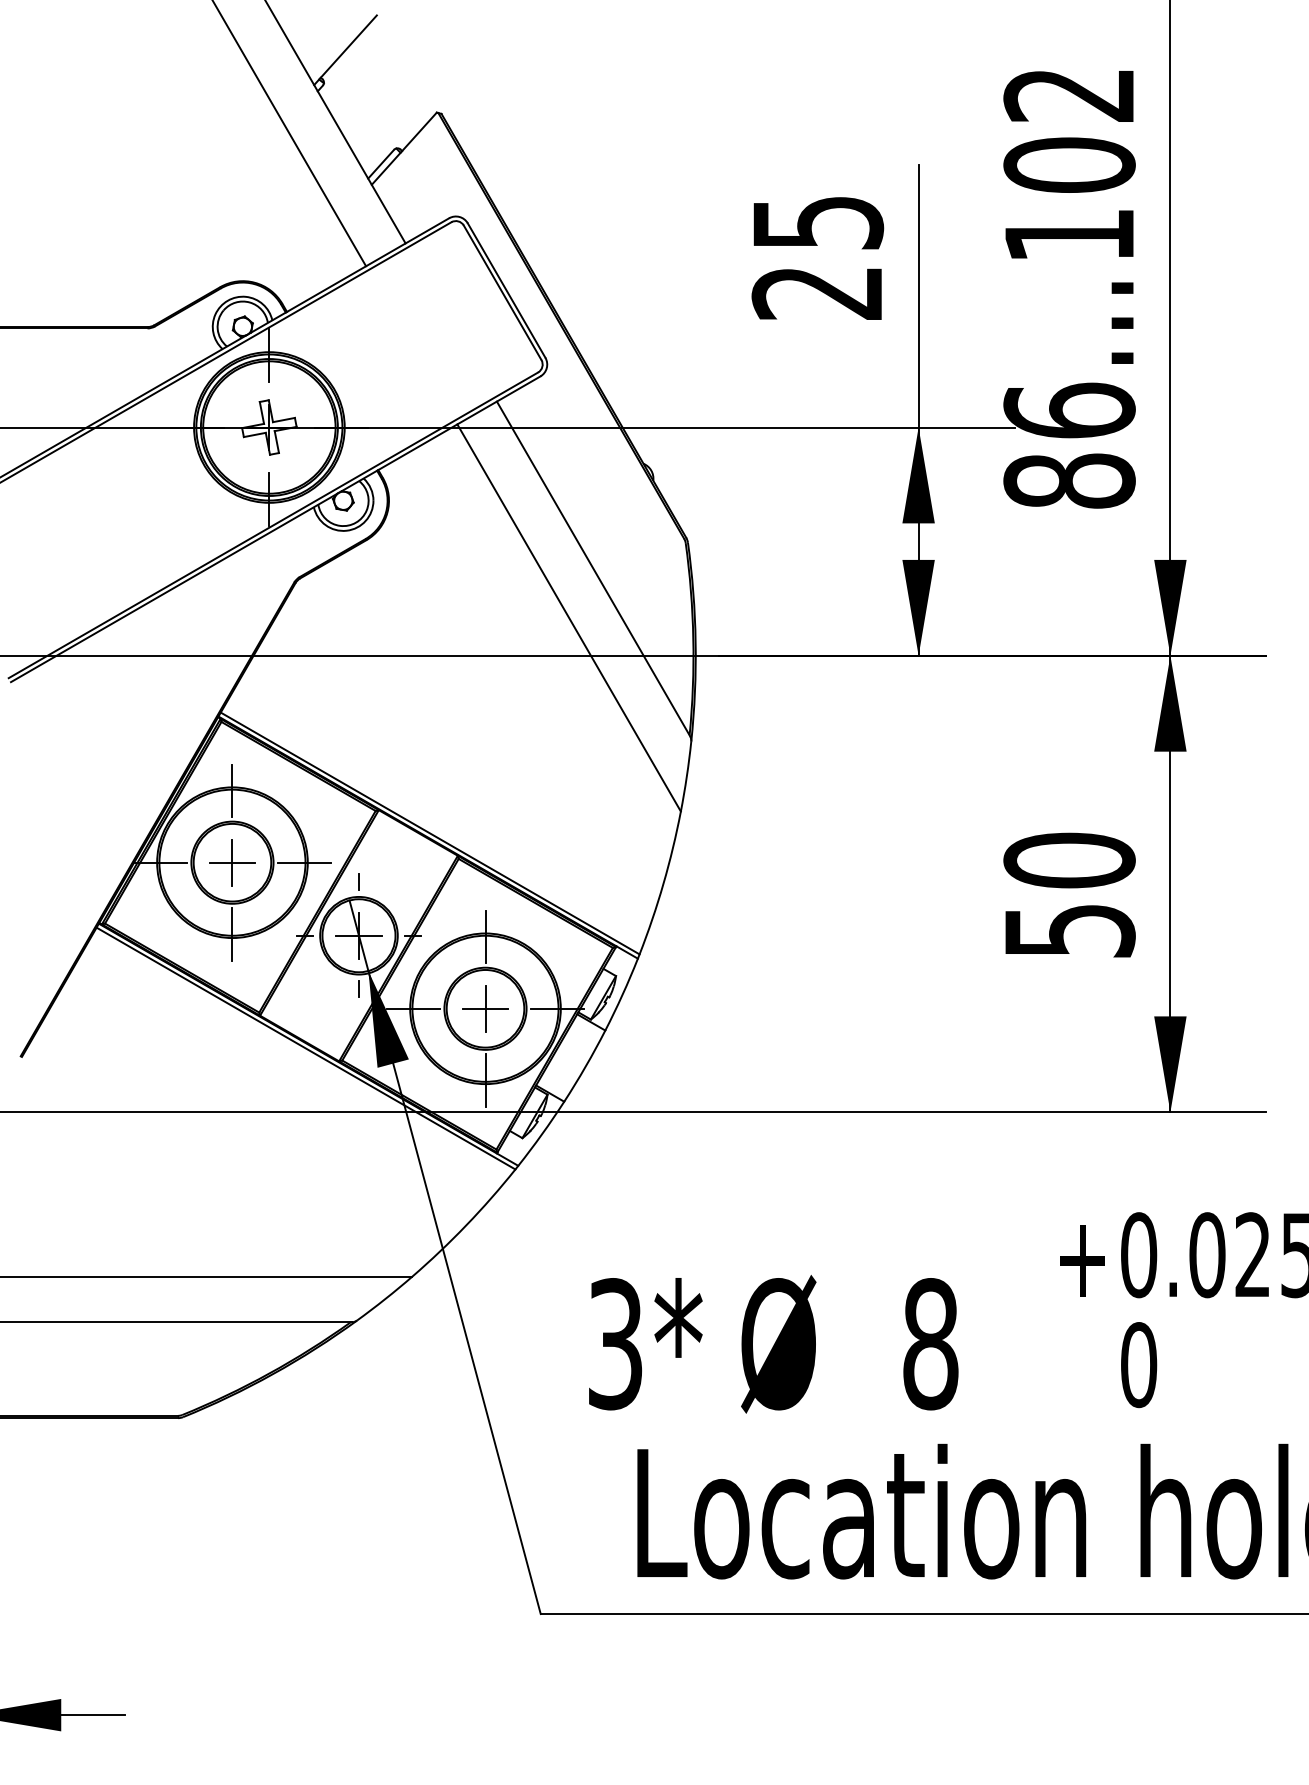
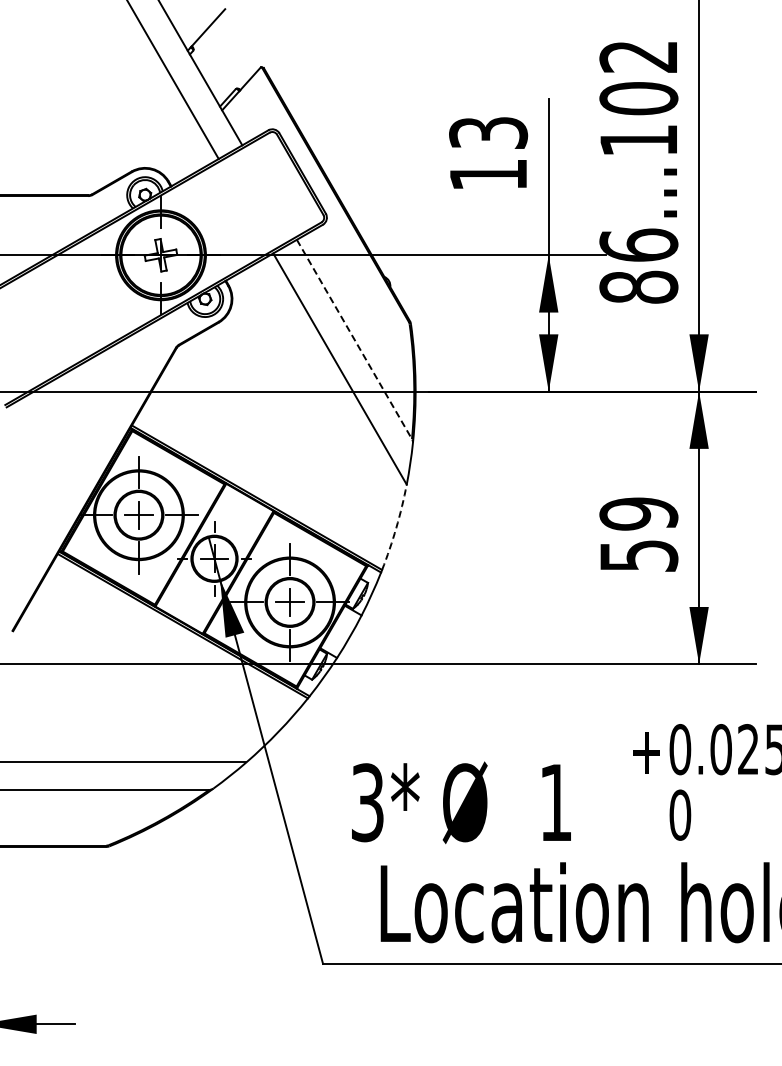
text: (817, 257) -> (488, 153), 25 -> 13
line: (593, 570) -> (354, 340), solid -> dashed
text: (1068, 859) -> (638, 513), 50 -> 59
arc: (663, 883) -> (396, 527), solid -> dashed
text: (929, 1343) -> (555, 802), 8 -> 1

